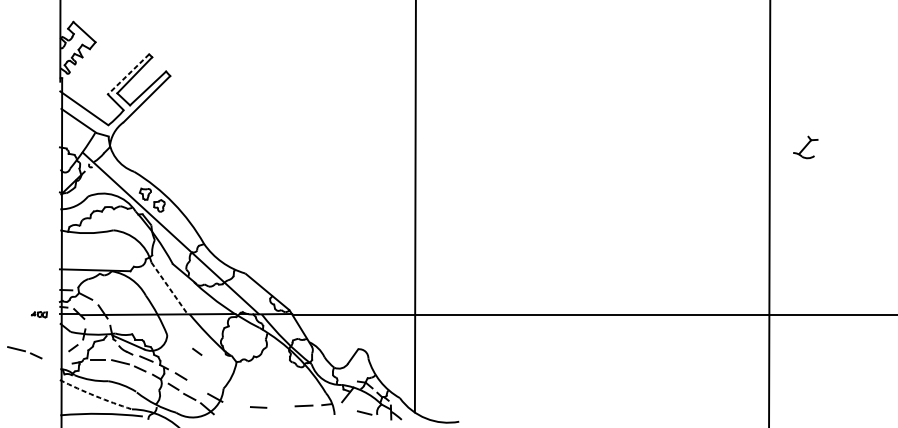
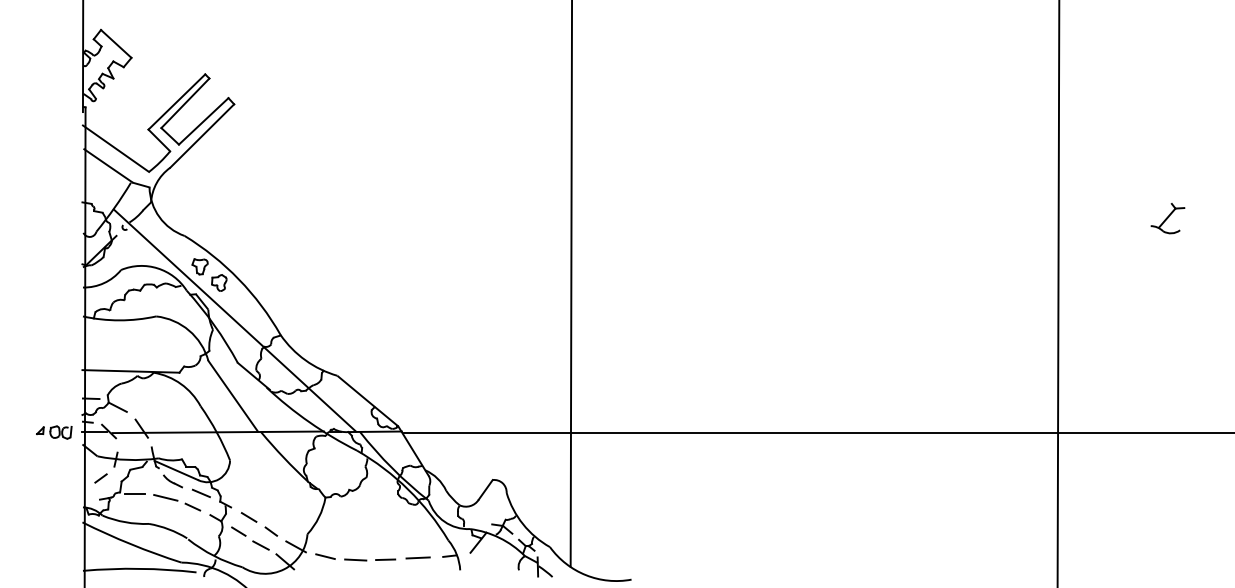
line: (128, 74) -> (176, 102), dashed -> solid
part: (805, 147) -> (1167, 218), moved
line: (169, 288) -> (233, 396), dashed -> solid
part: (39, 314) -> (54, 432), size x1.67
line: (197, 351) -> (271, 531), moved
part: (25, 352) -> (34, 484), removed
arc: (95, 396) -> (131, 544), dashed -> solid
line: (280, 407) -> (385, 559), added
line: (364, 412) -> (325, 556), moved

